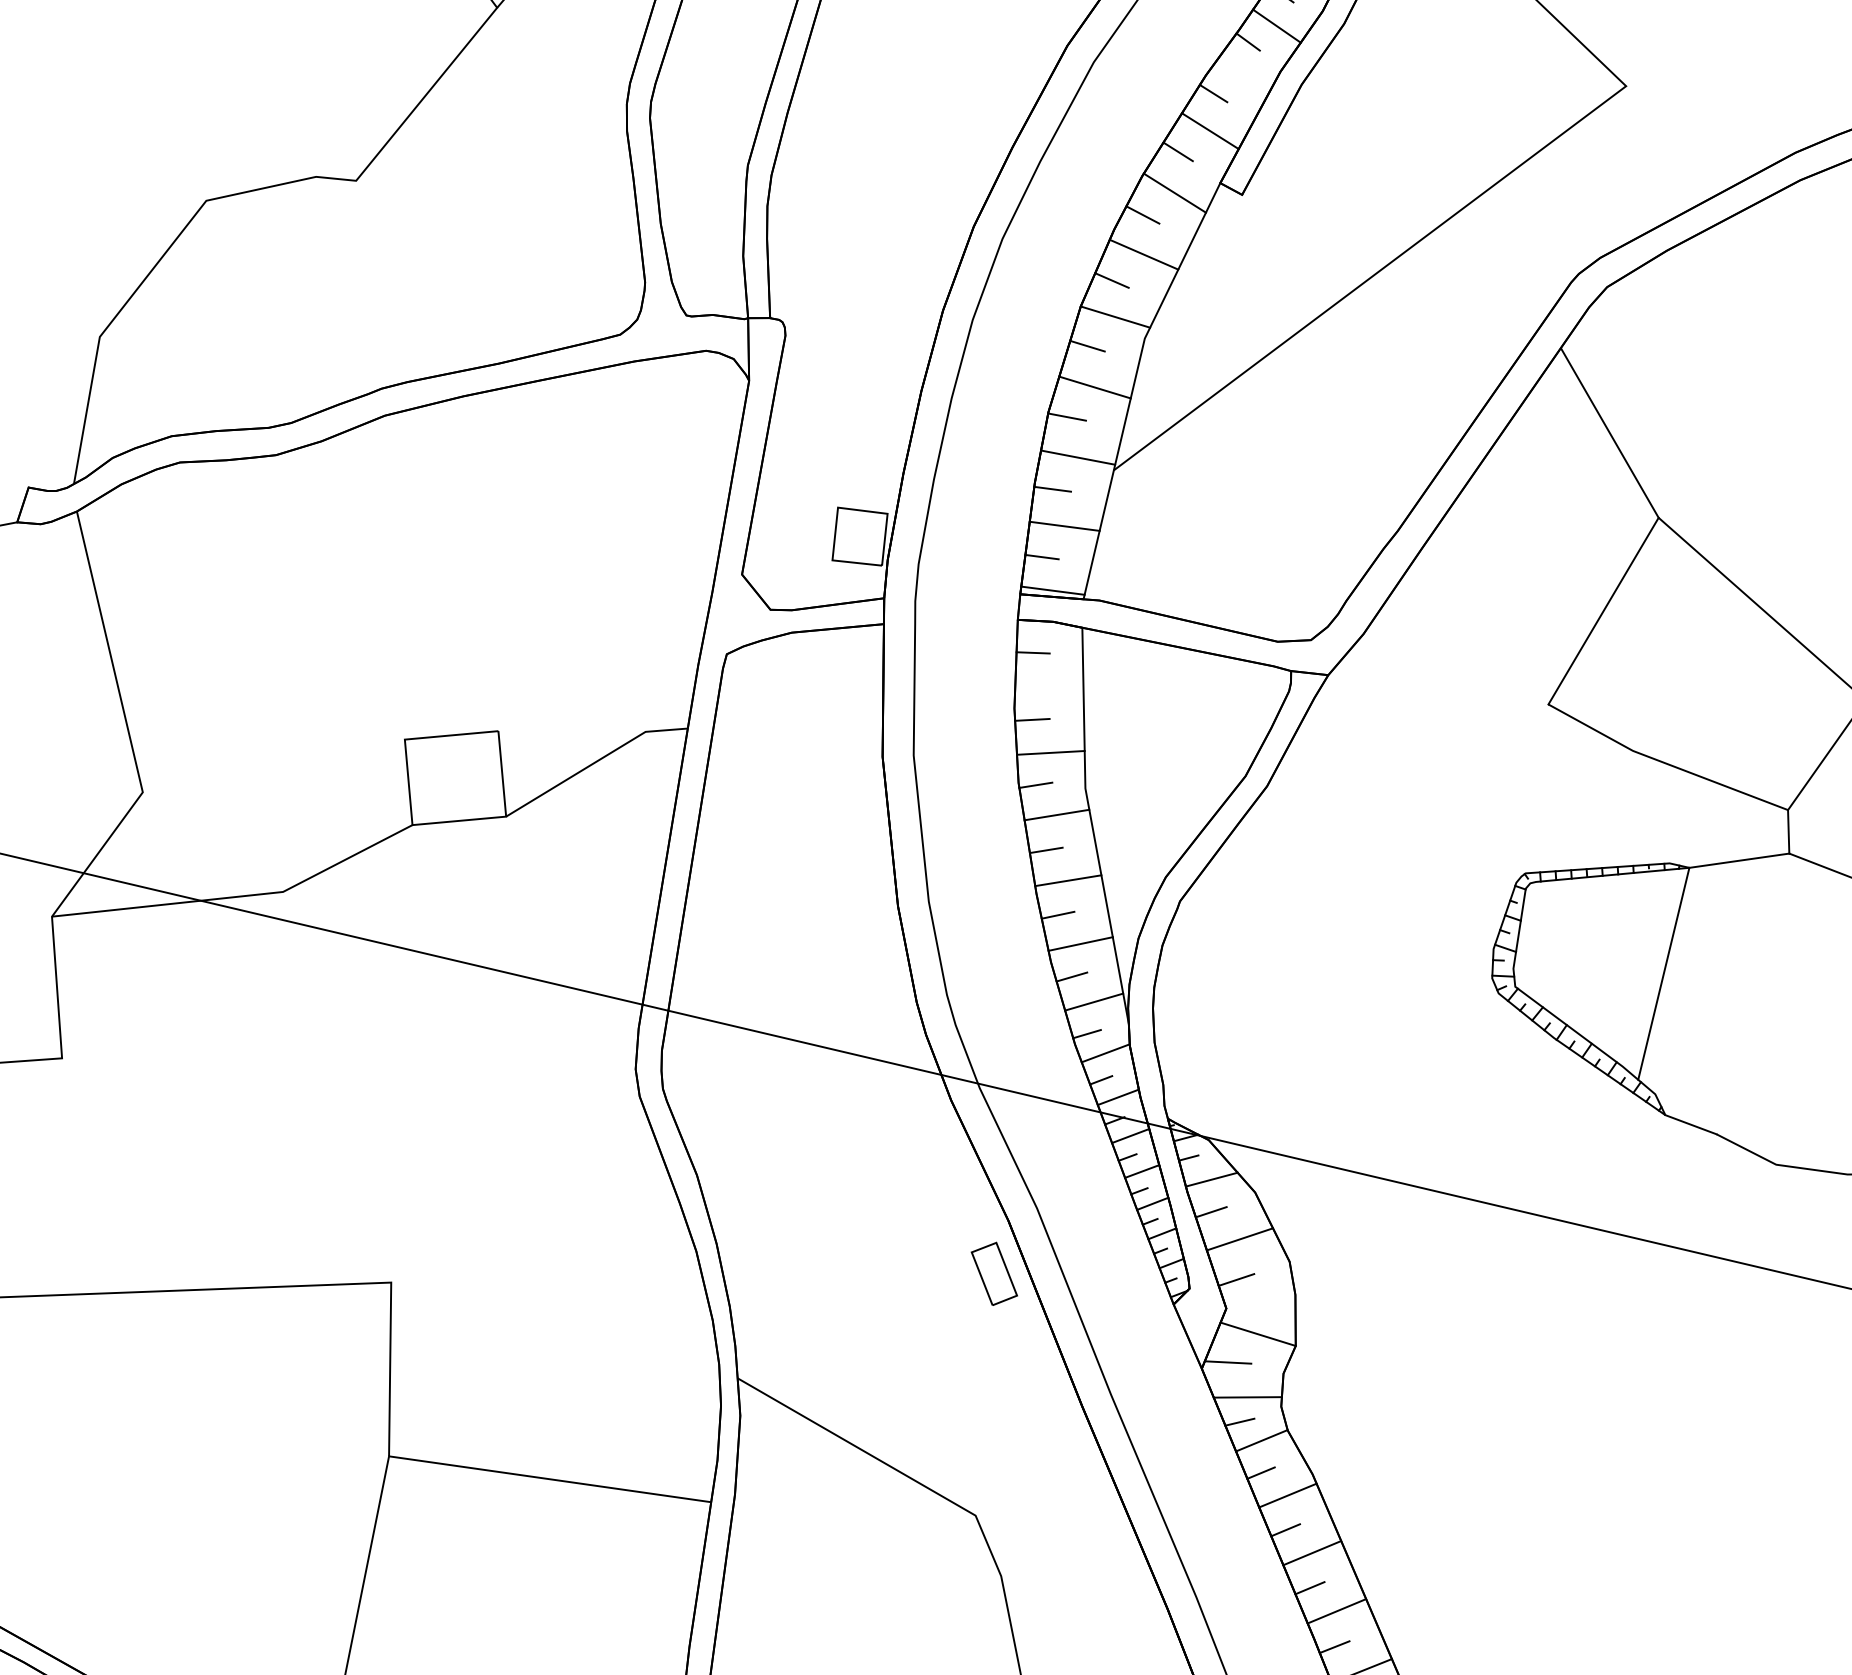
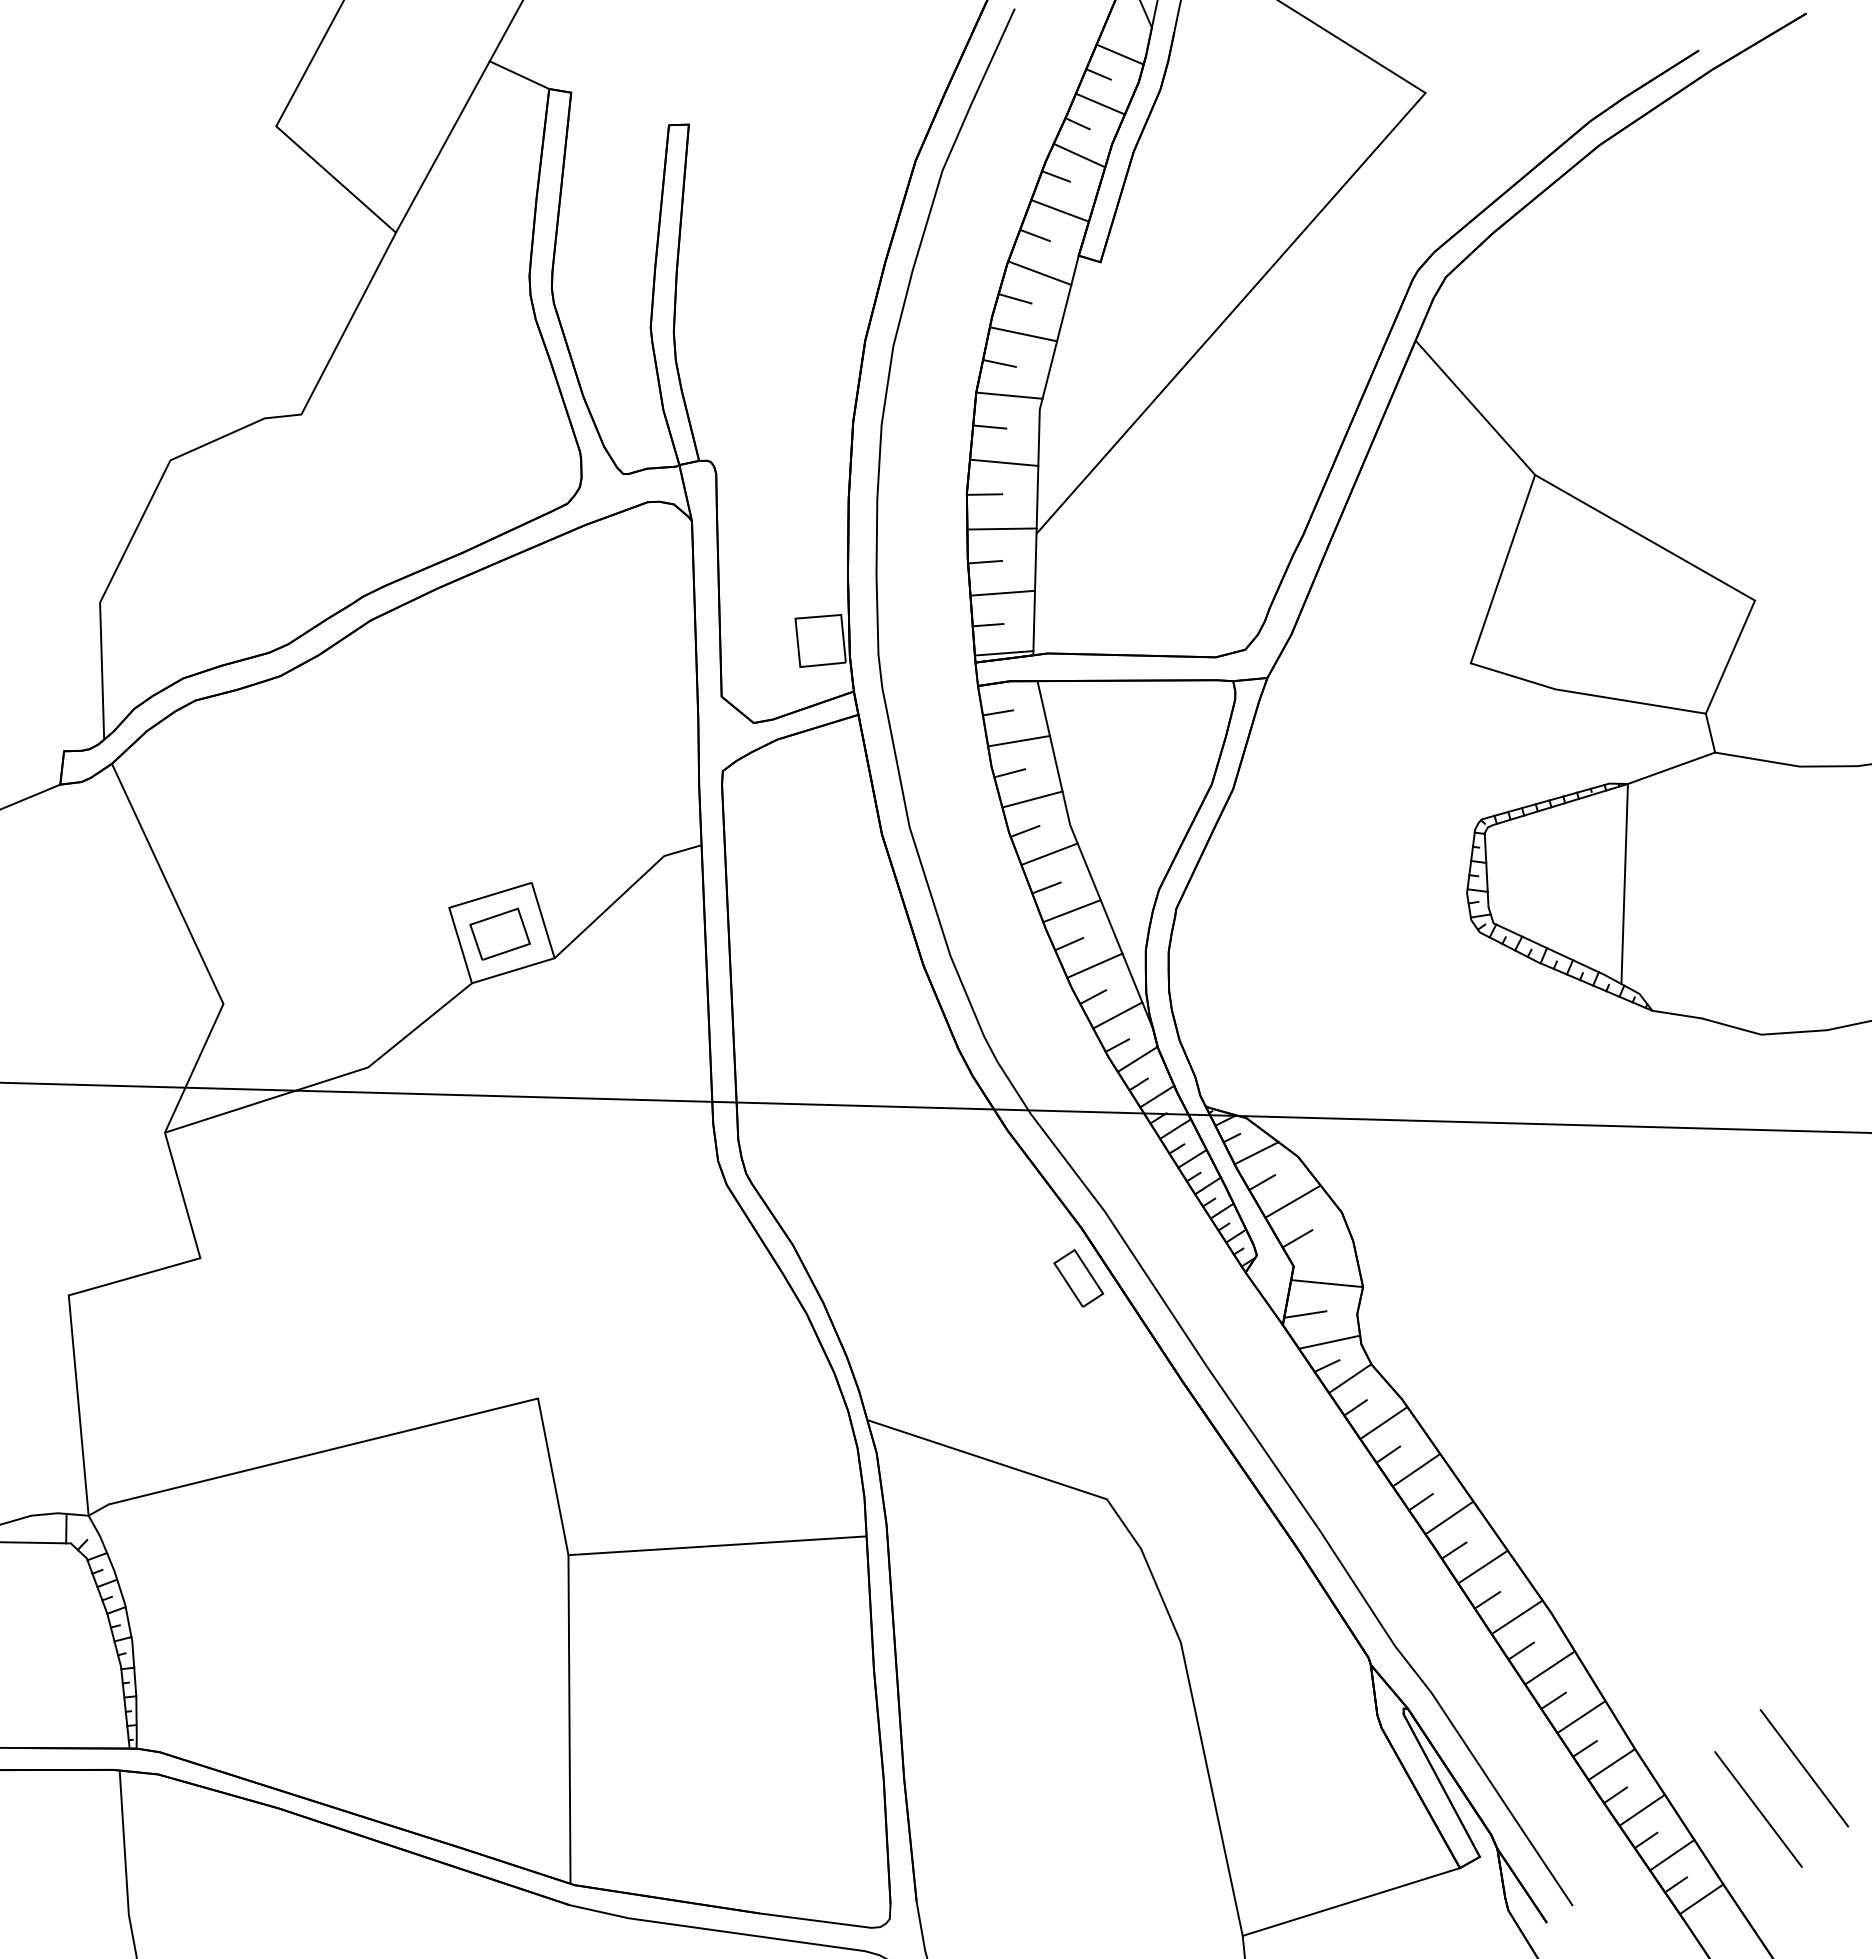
line: (1243, 76) -> (1079, 155), added
line: (1048, 687) -> (1018, 741), added
part: (452, 778) -> (499, 933), added

